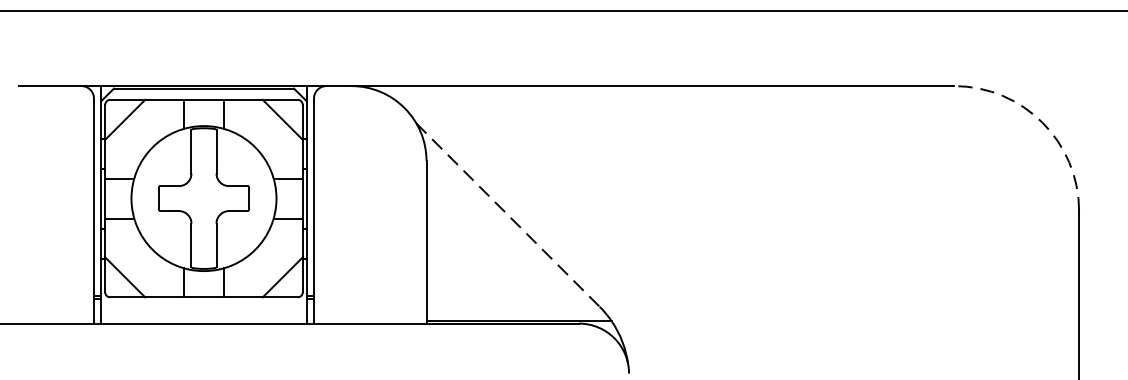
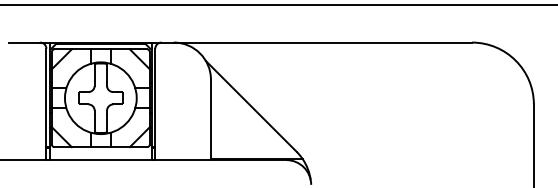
arc: (1041, 122) -> (515, 60), dashed -> solid
line: (508, 215) -> (251, 106), dashed -> solid

